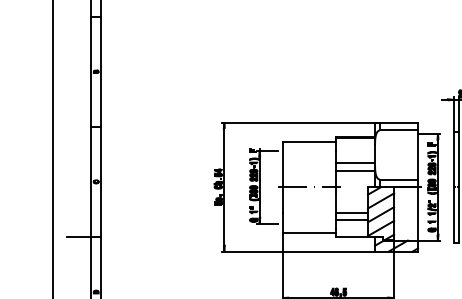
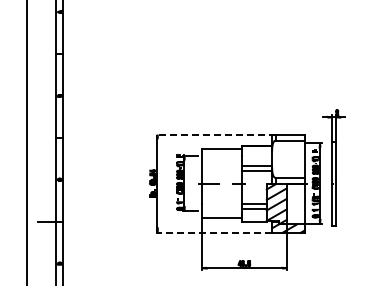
line: (300, 122) -> (215, 134), solid -> dashed
line: (298, 251) -> (213, 232), solid -> dashed

